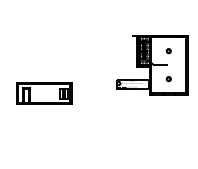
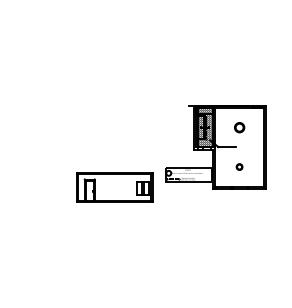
part: (168, 51) -> (239, 127), size x1.6
part: (44, 93) -> (114, 187), moved

